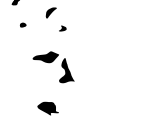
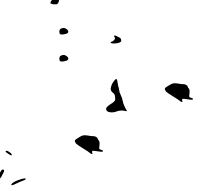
fill: (51, 12) -> (102, 17), removed
part: (24, 45) -> (63, 58), added
fill: (45, 57) -> (90, 76), removed
part: (112, 64) -> (178, 92), added

